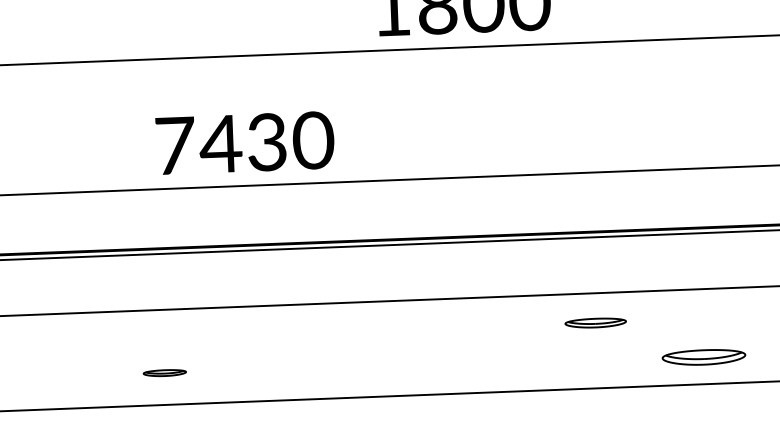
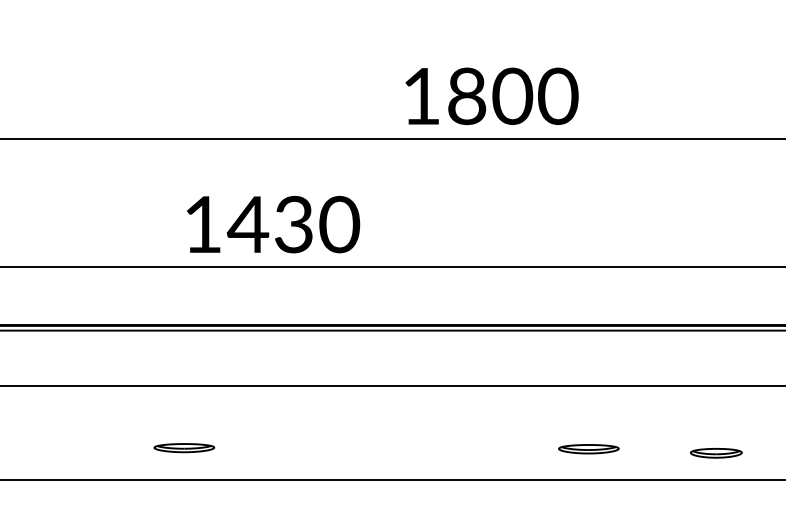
text: (175, 145) -> (203, 224), 7430 -> 1430
part: (595, 323) -> (588, 449), moved
part: (704, 357) -> (716, 453), size x0.62
part: (165, 373) -> (184, 448), size x1.43

